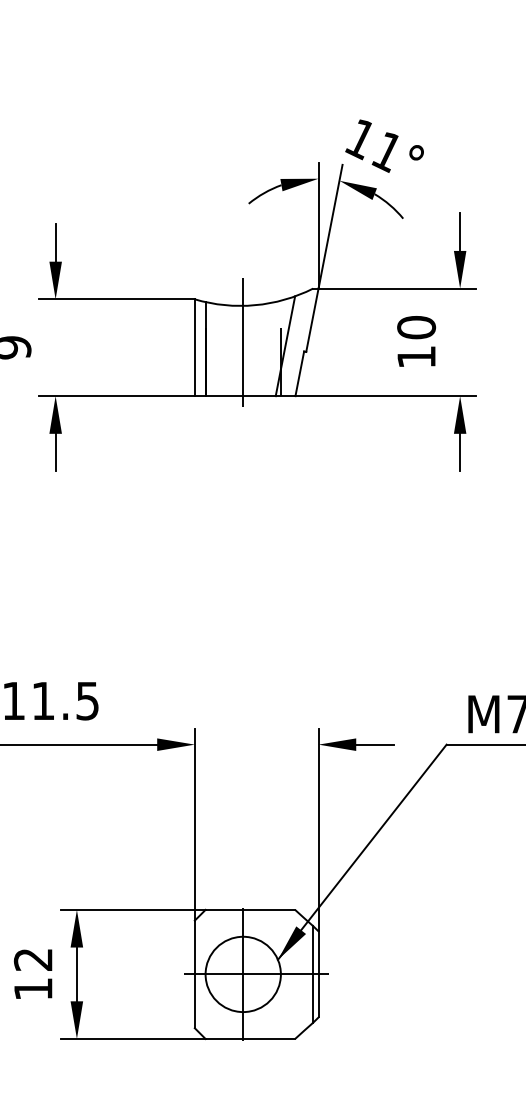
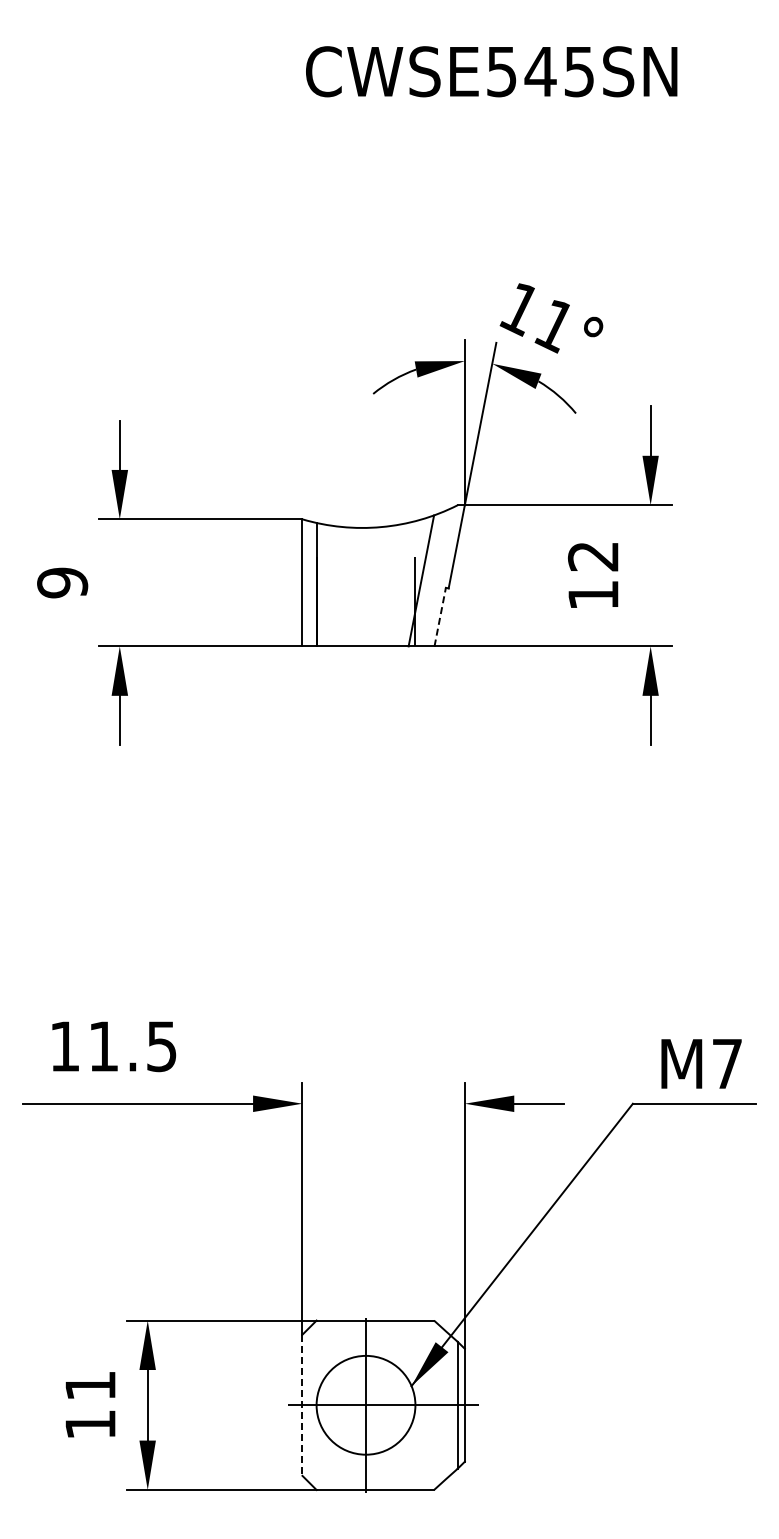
text: (416, 327) -> (593, 556), 10 -> 12
line: (243, 342) -> (366, 575), removed
line: (300, 374) -> (440, 617), solid -> dashed
text: (33, 960) -> (90, 1386), 12 -> 11
line: (194, 974) -> (302, 1405), solid -> dashed

